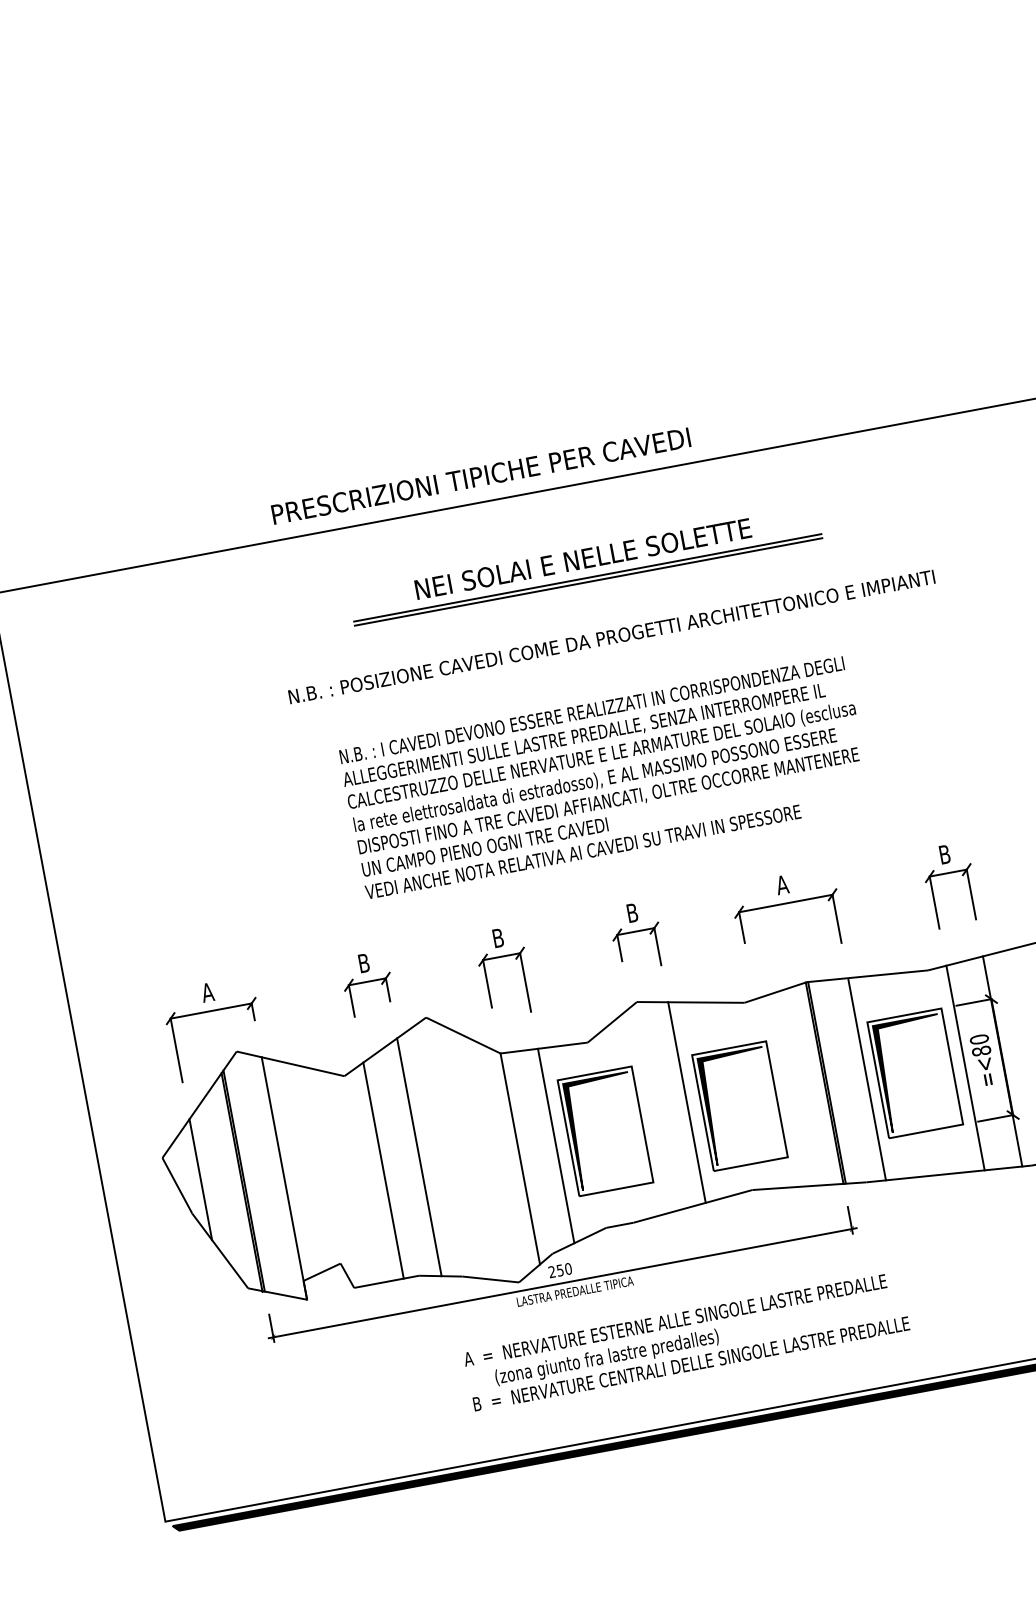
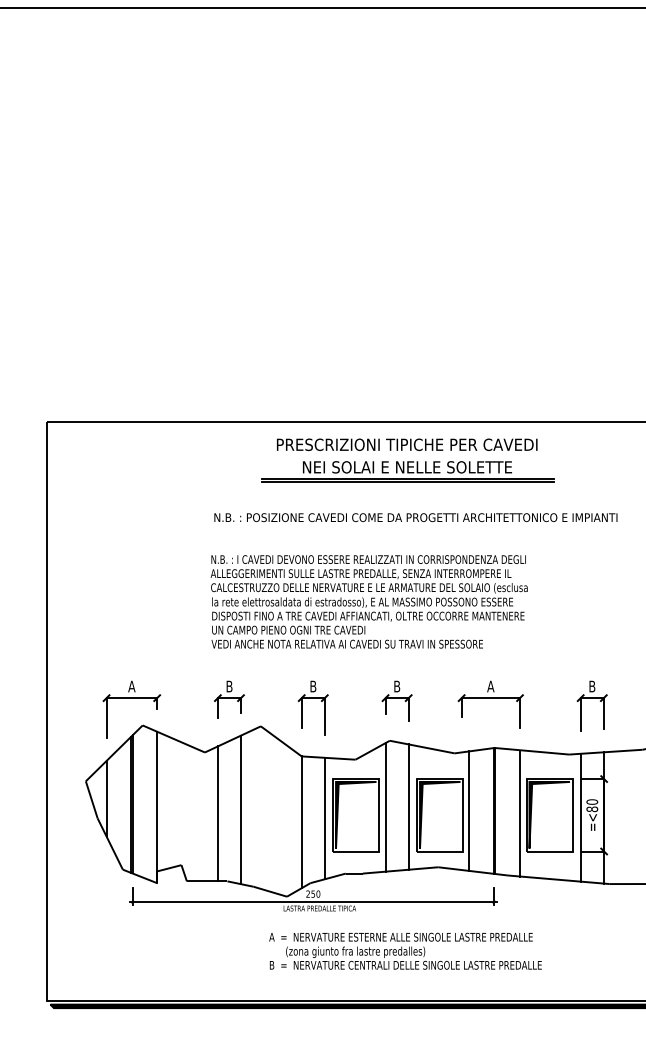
text: (481, 475) -> (407, 444), moved
text: (604, 777) -> (368, 601), moved
line: (785, 1091) -> (469, 811), added
line: (649, 1110) -> (385, 807), added
text: (686, 1340) -> (405, 950), moved

